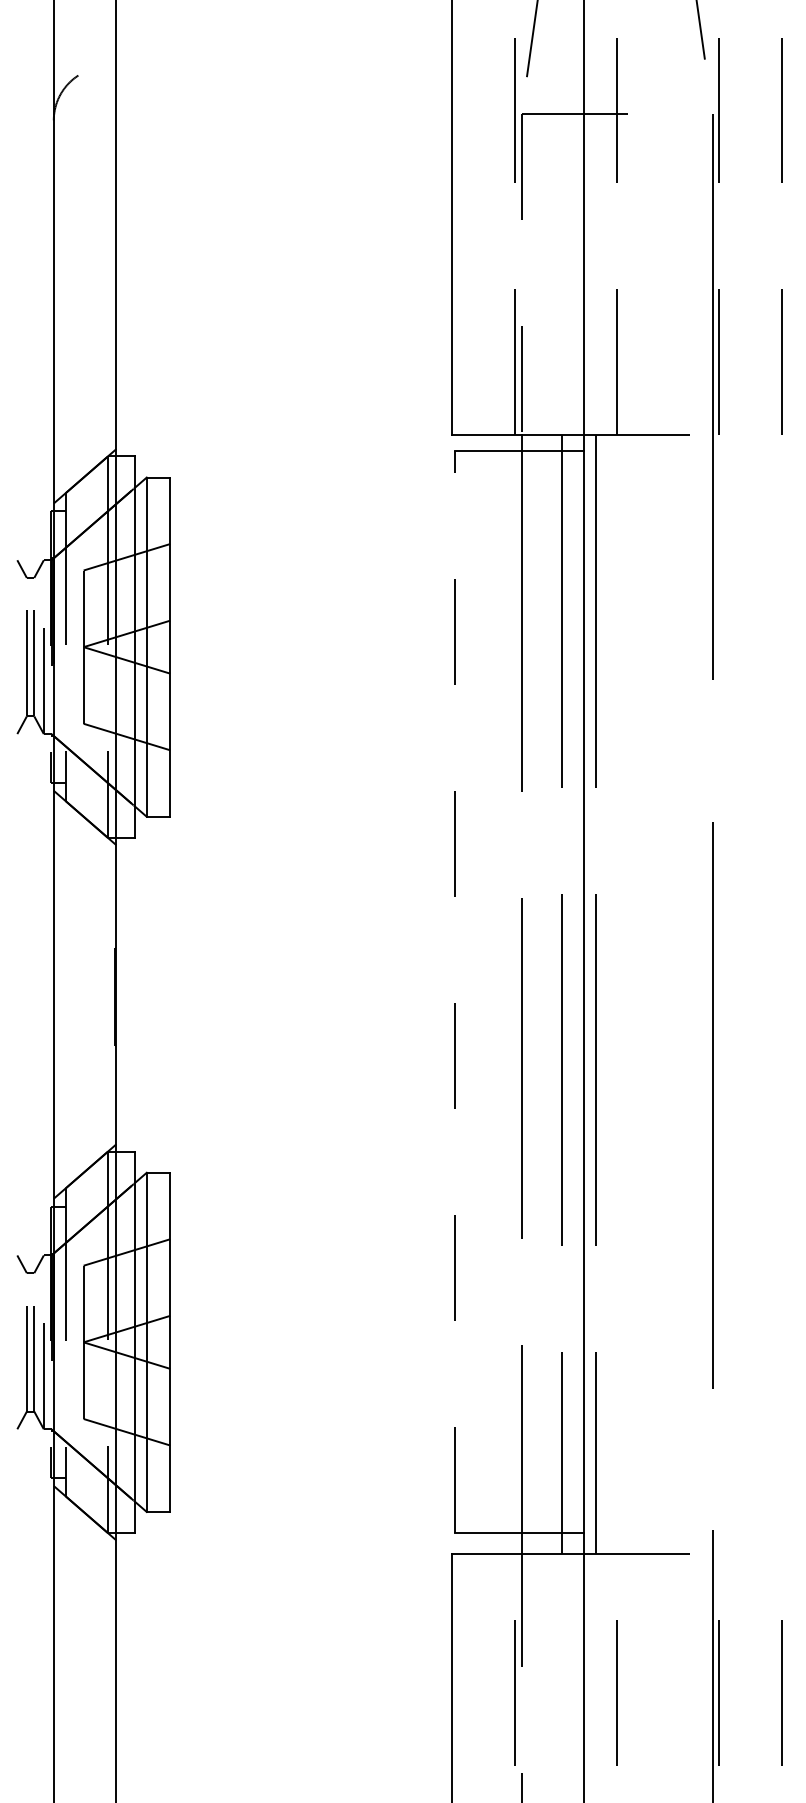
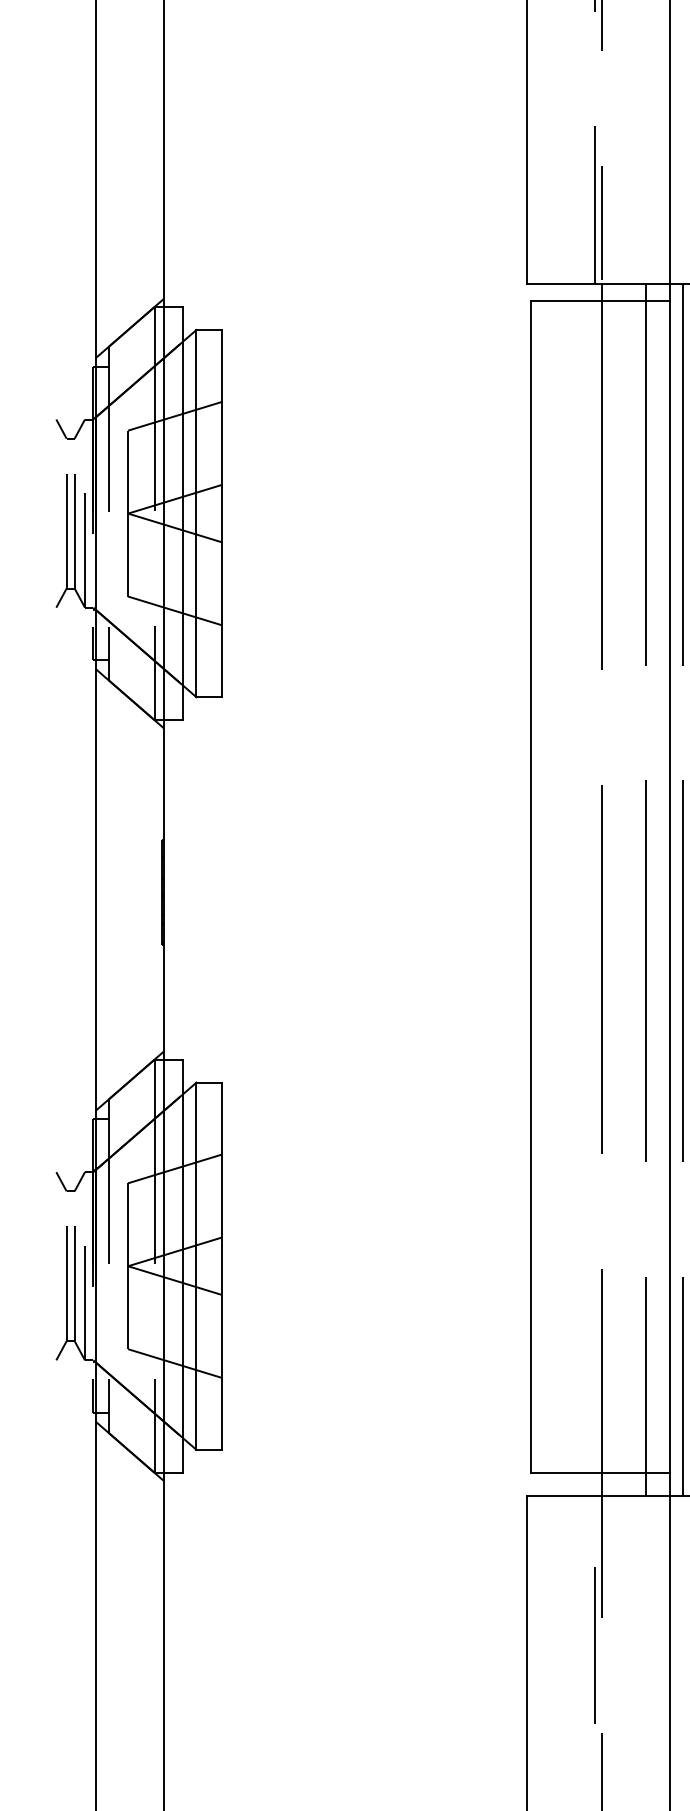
line: (455, 991) -> (530, 886), dashed -> solid

